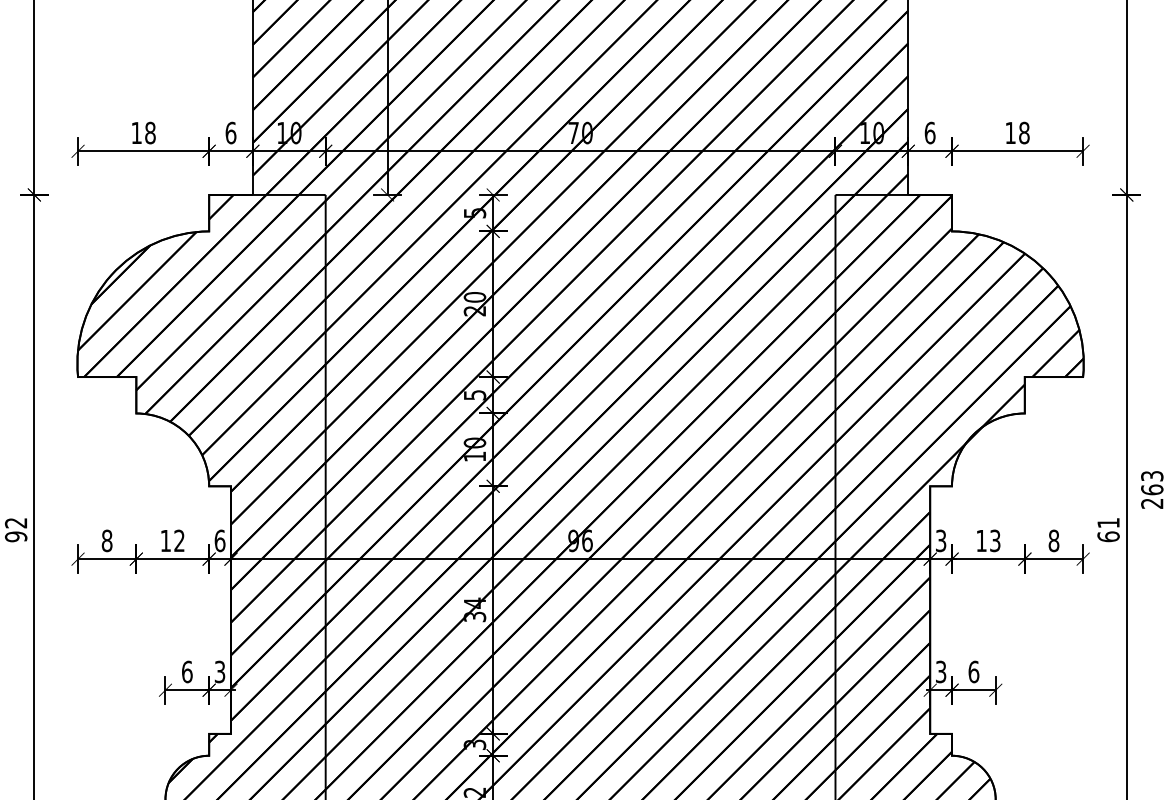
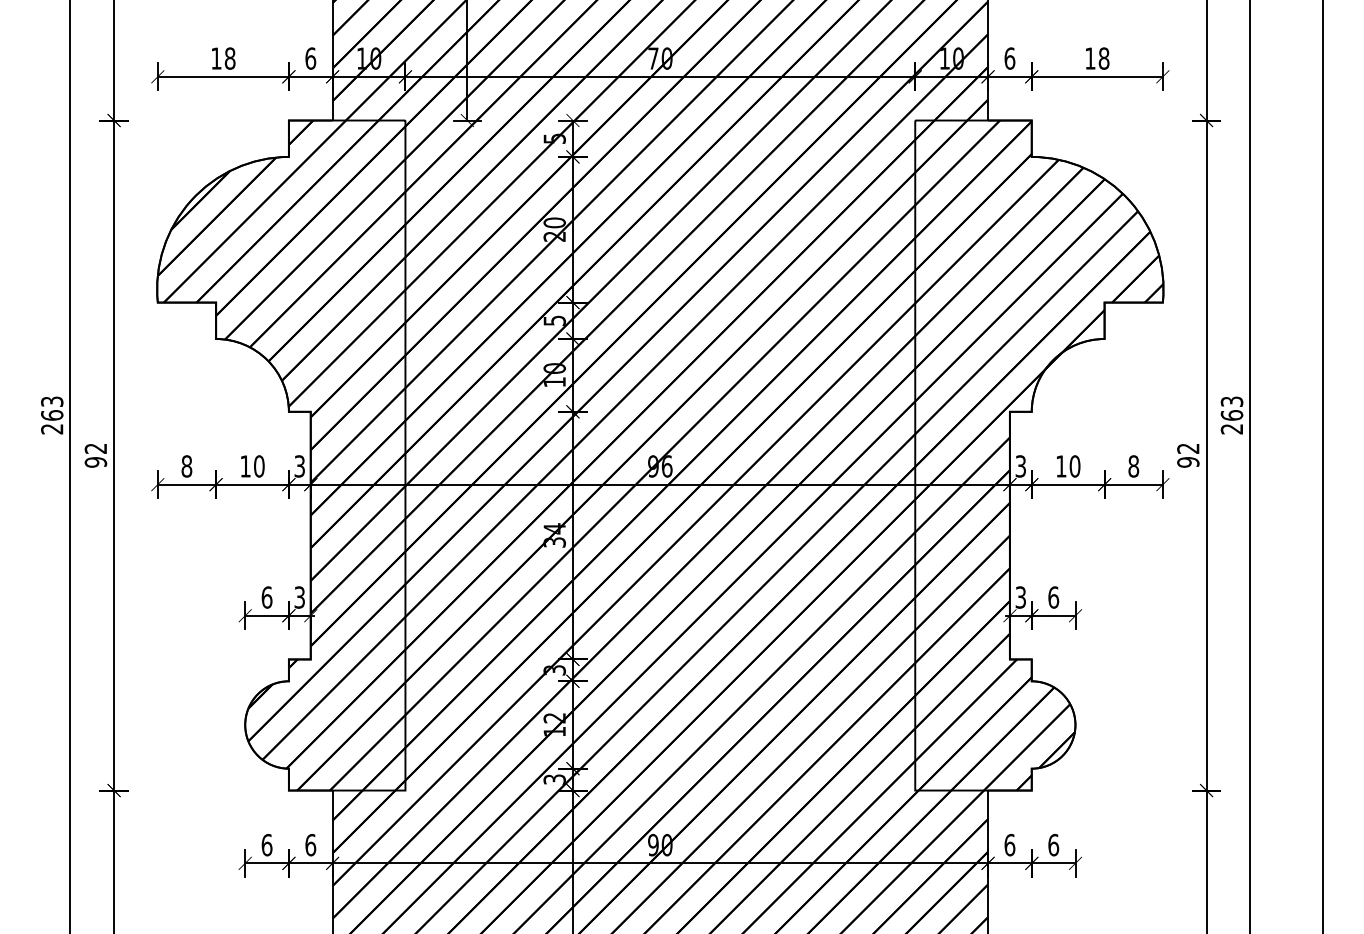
text: (1108, 529) -> (1188, 455), 61 -> 92
text: (179, 540) -> (259, 466), 12 -> 10
text: (219, 540) -> (299, 466), 6 -> 3
text: (994, 540) -> (1074, 466), 13 -> 10

